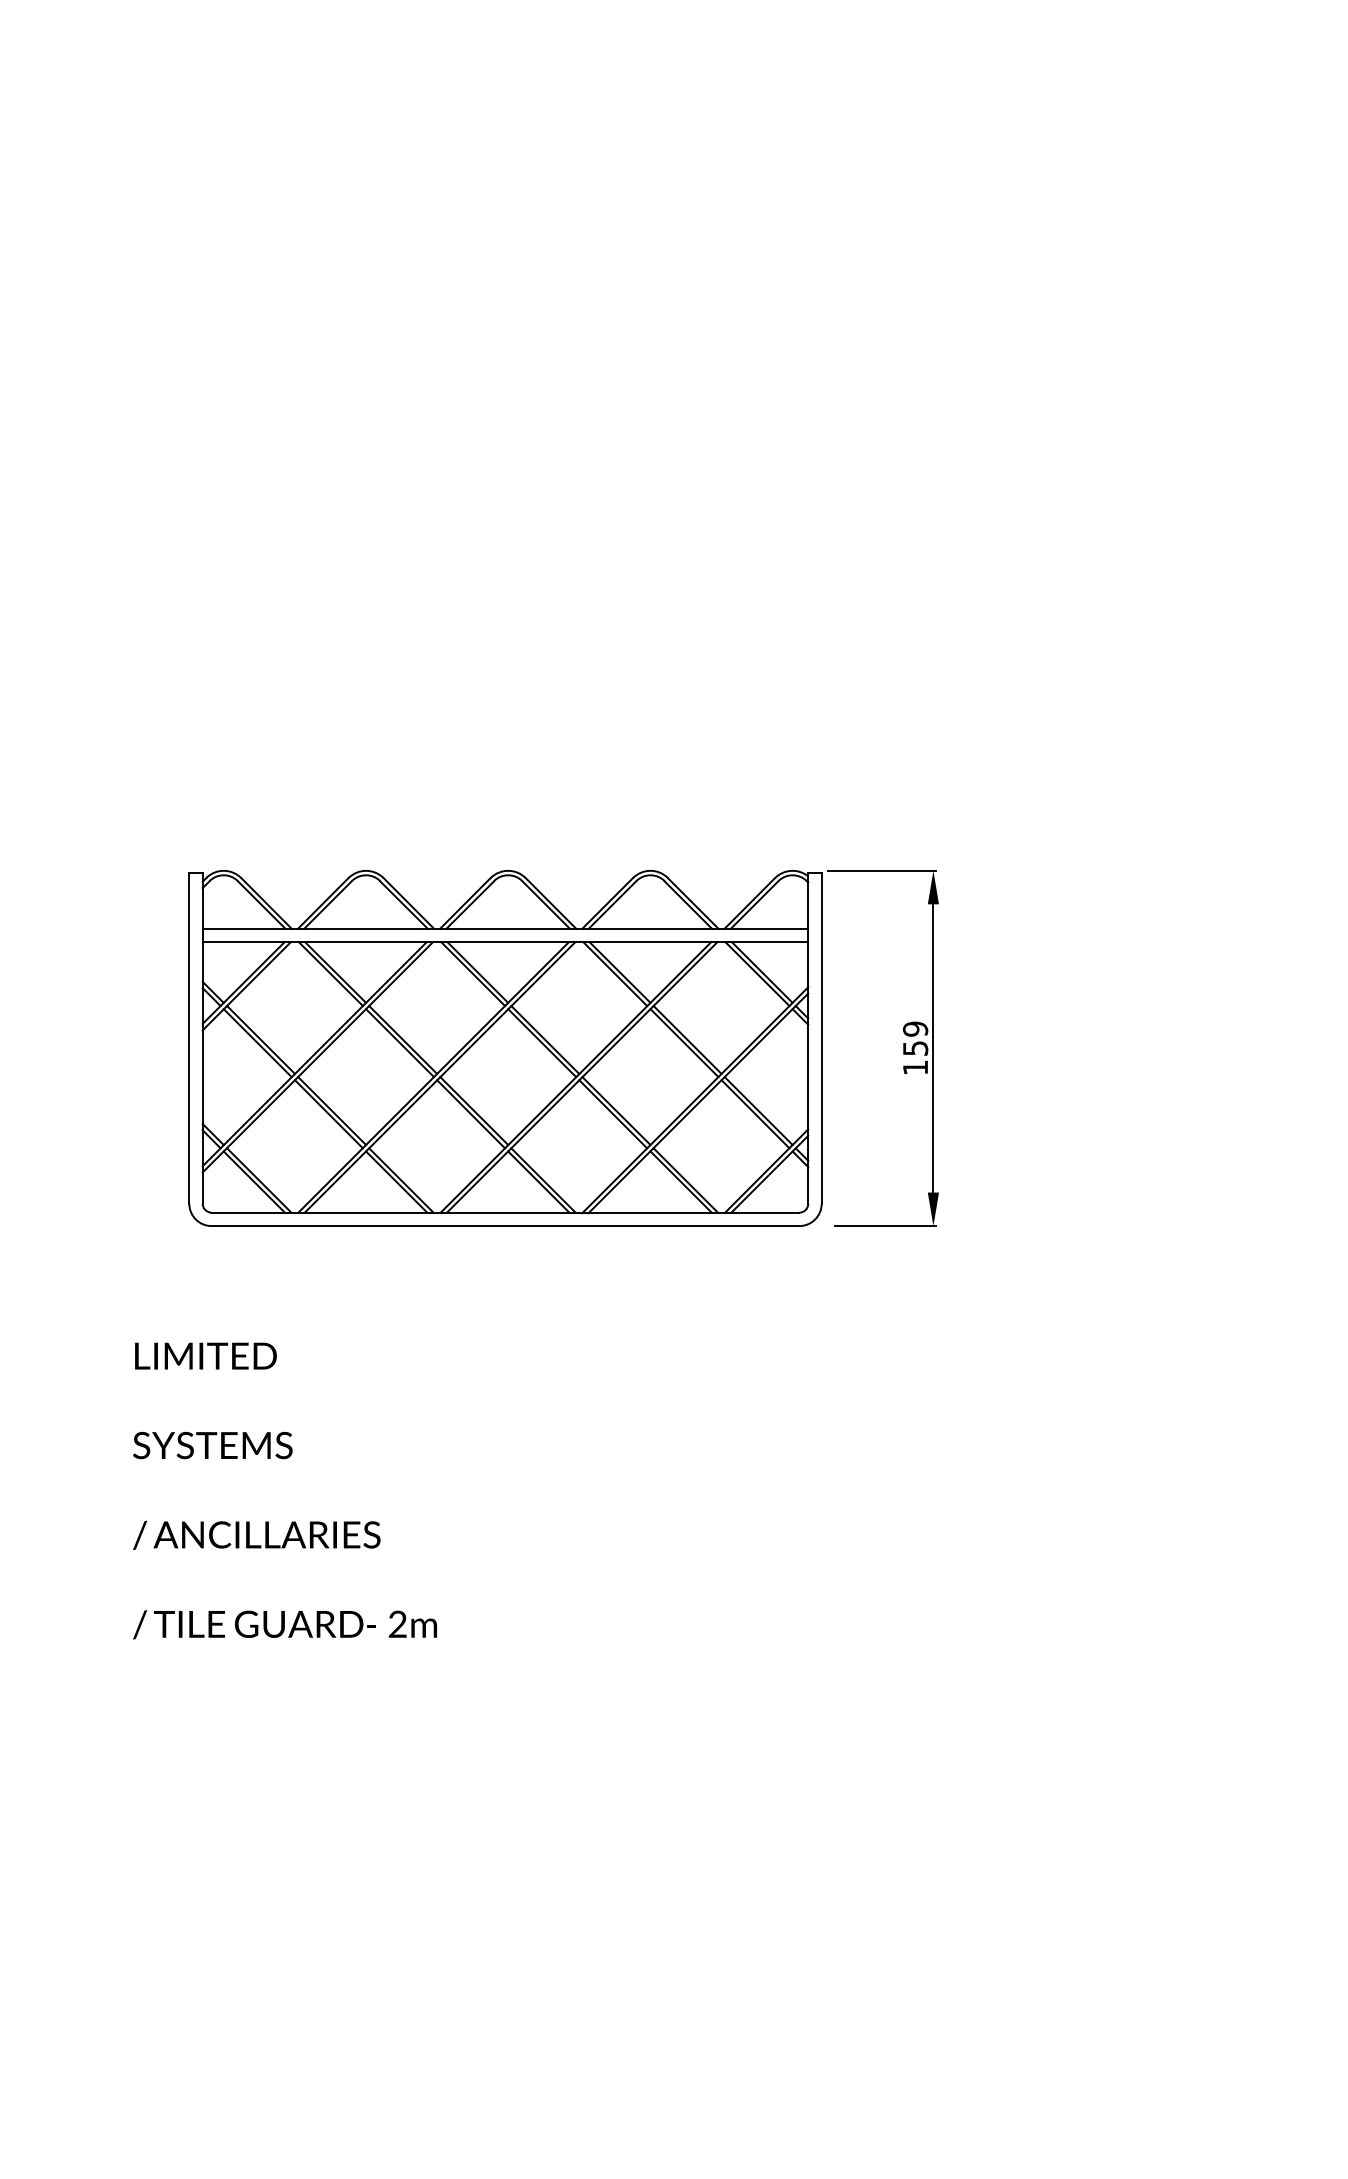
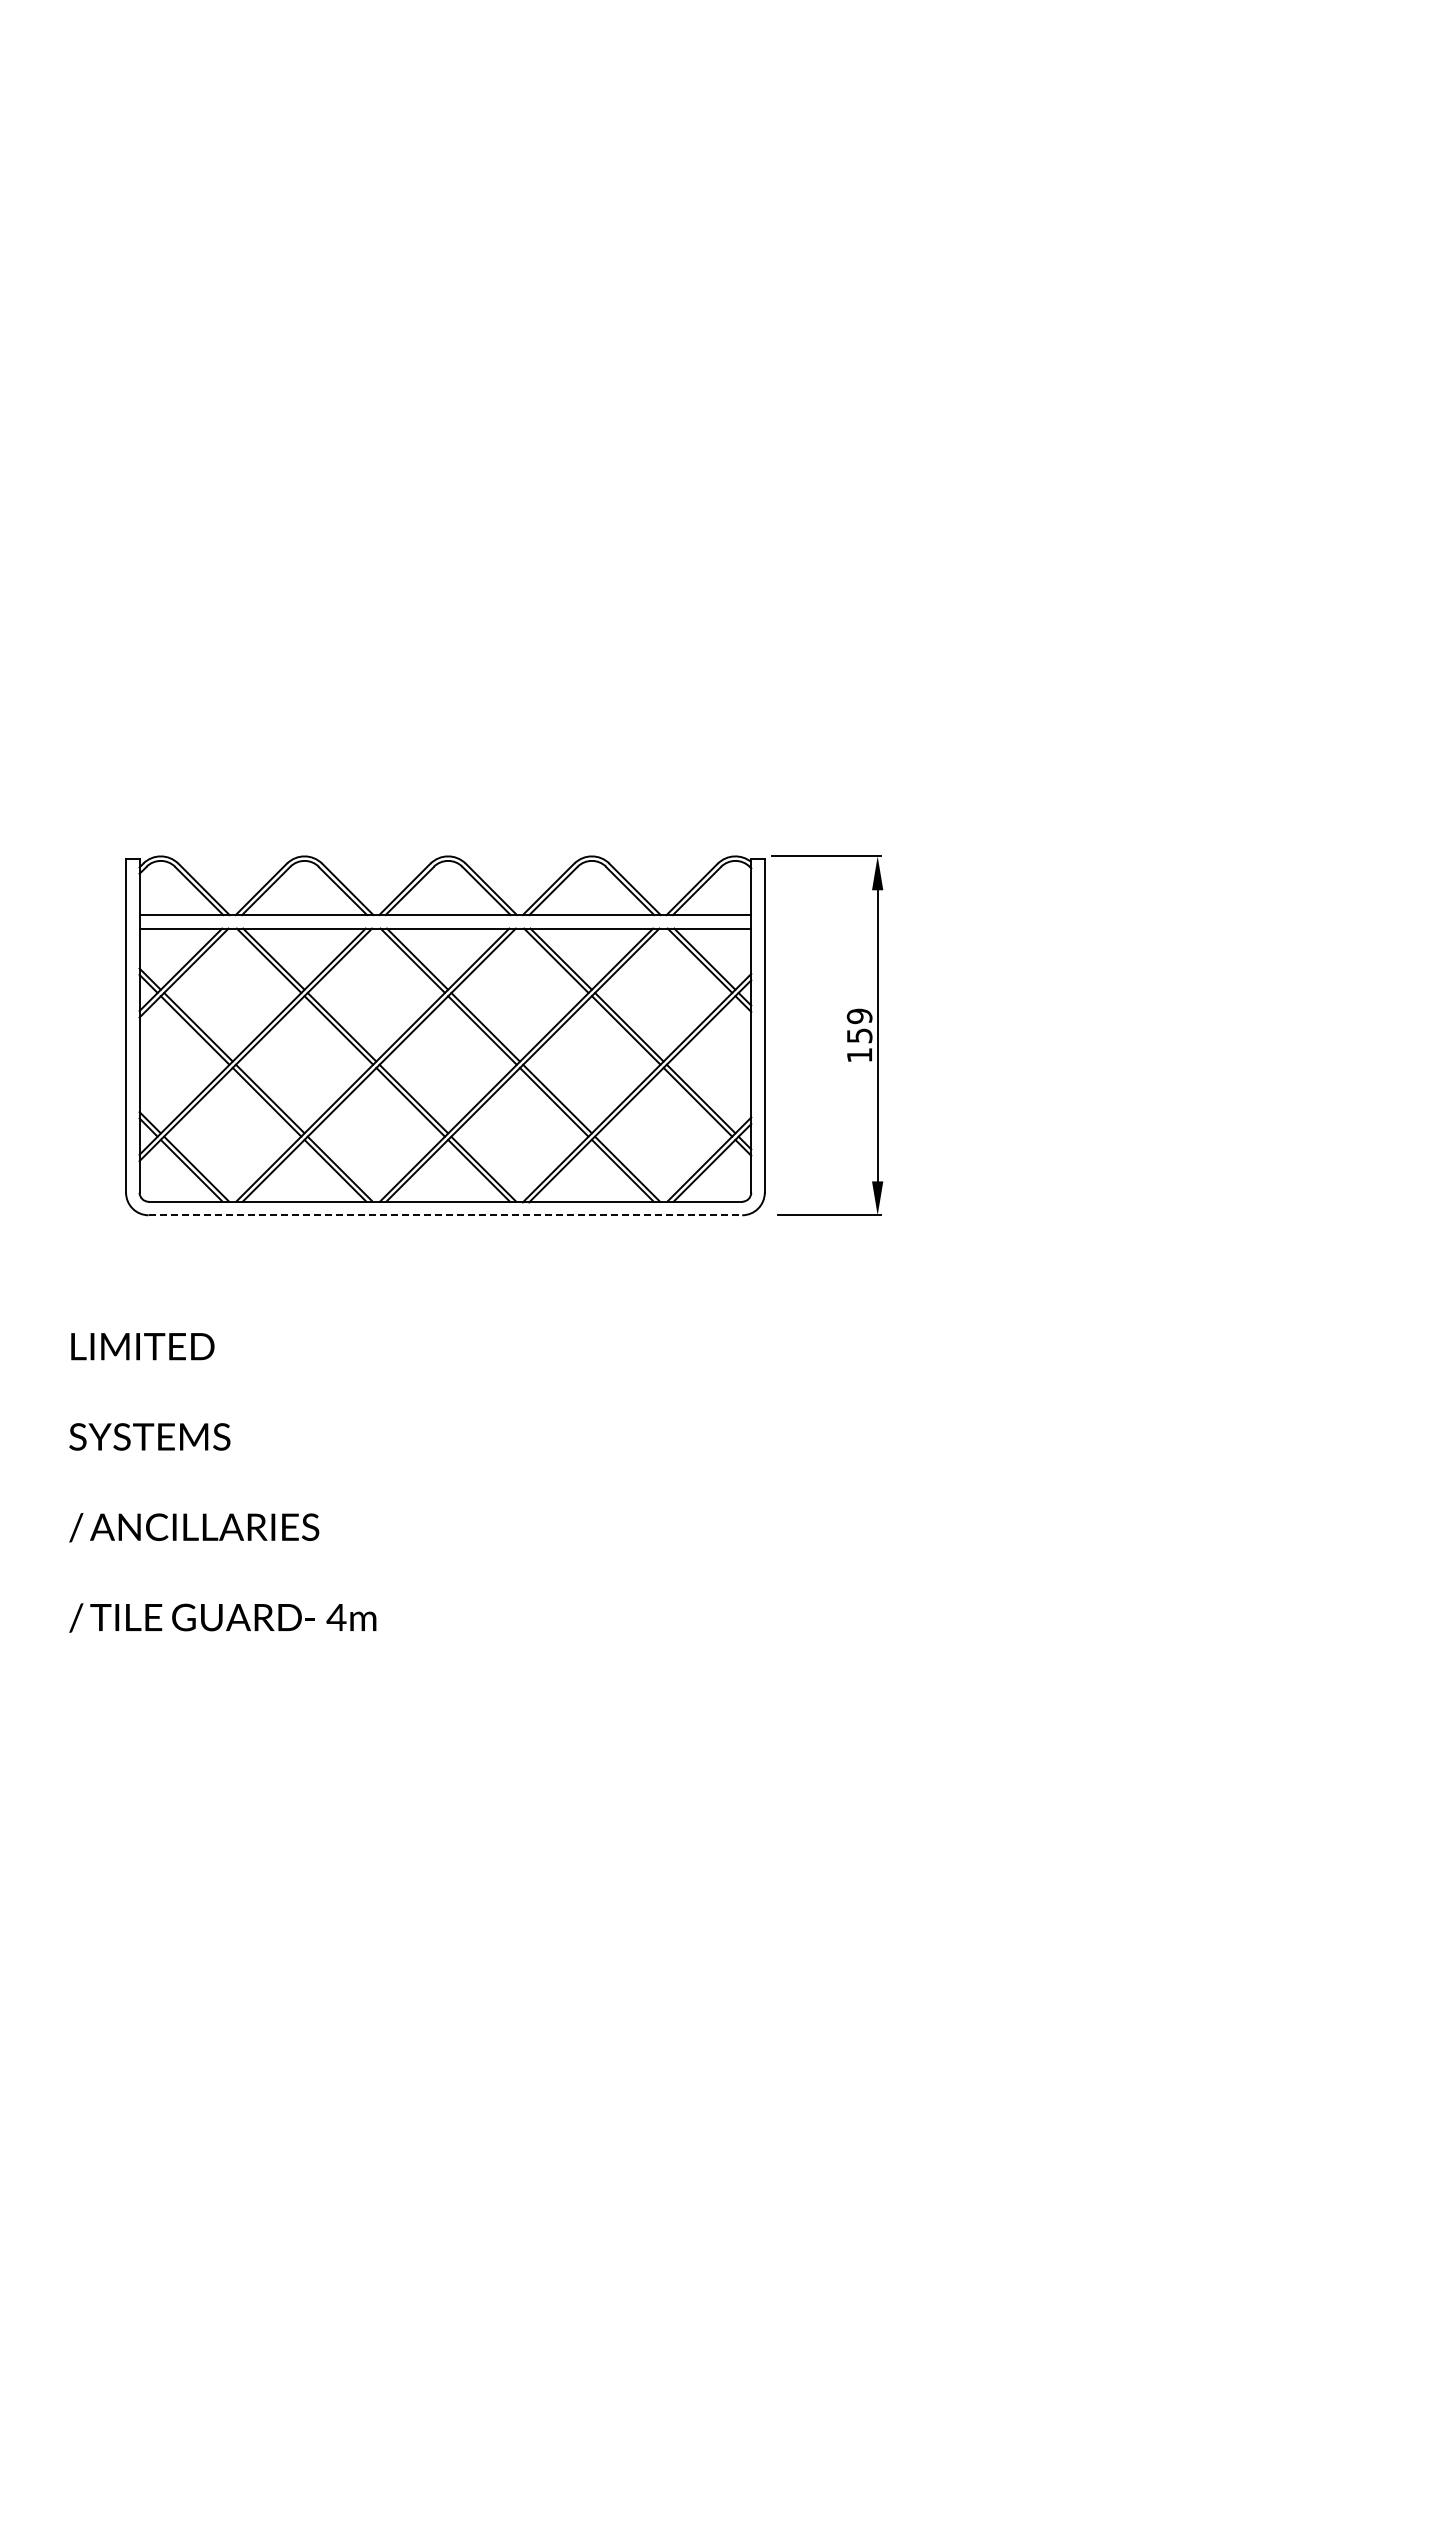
line: (505, 1226) -> (445, 1215), solid -> dashed
text: (397, 1623) -> (336, 1616), 2m -> 4m

